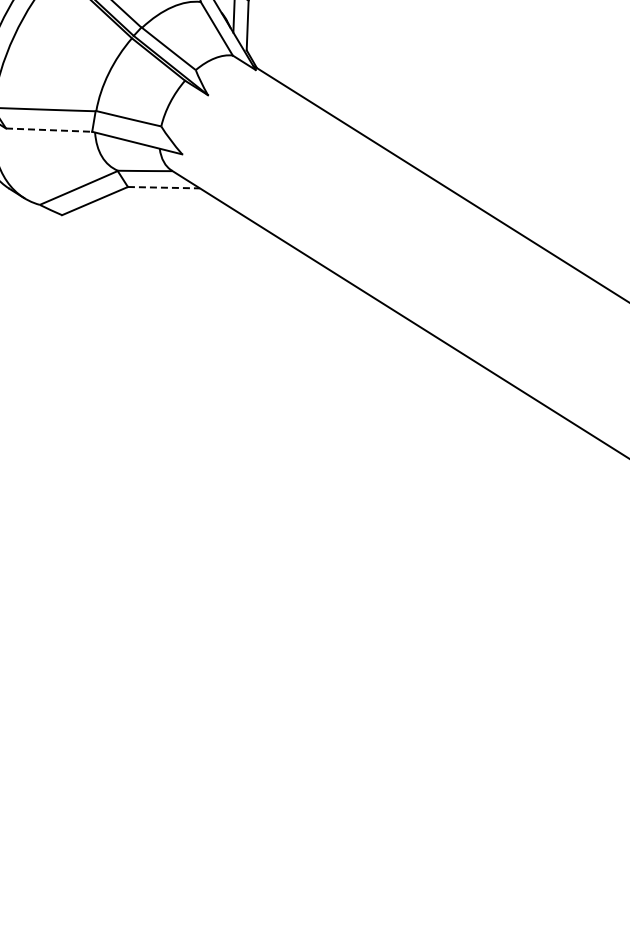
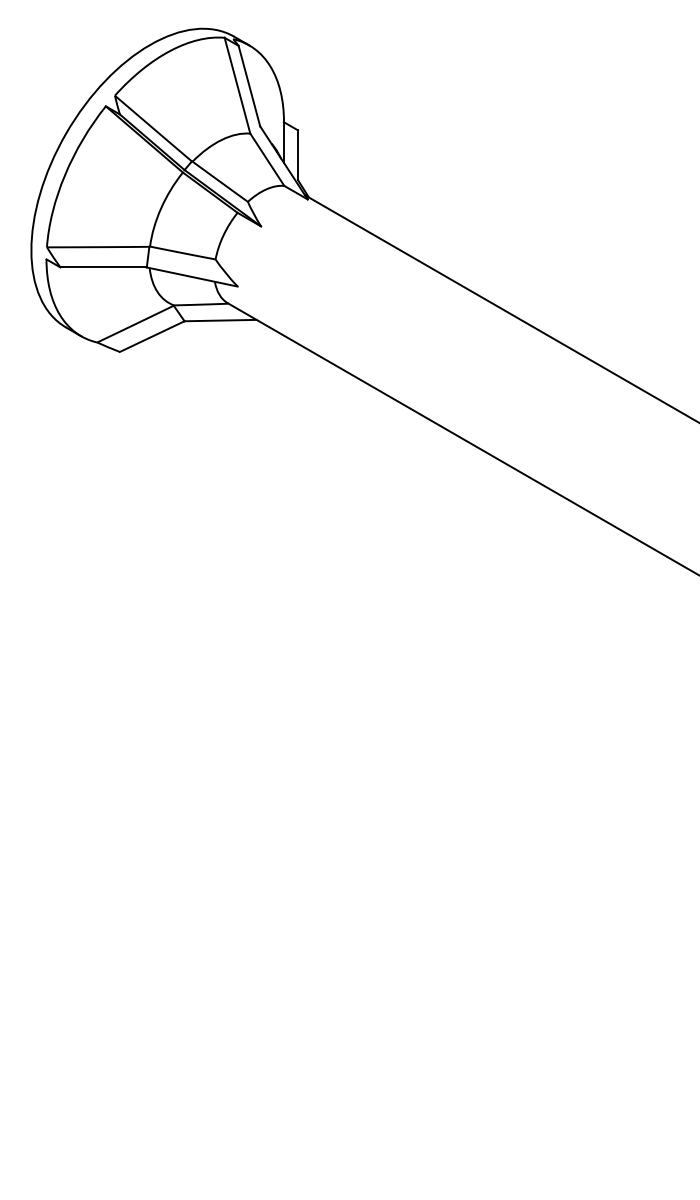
line: (49, 130) -> (104, 267), dashed -> solid
line: (164, 187) -> (221, 320), dashed -> solid

